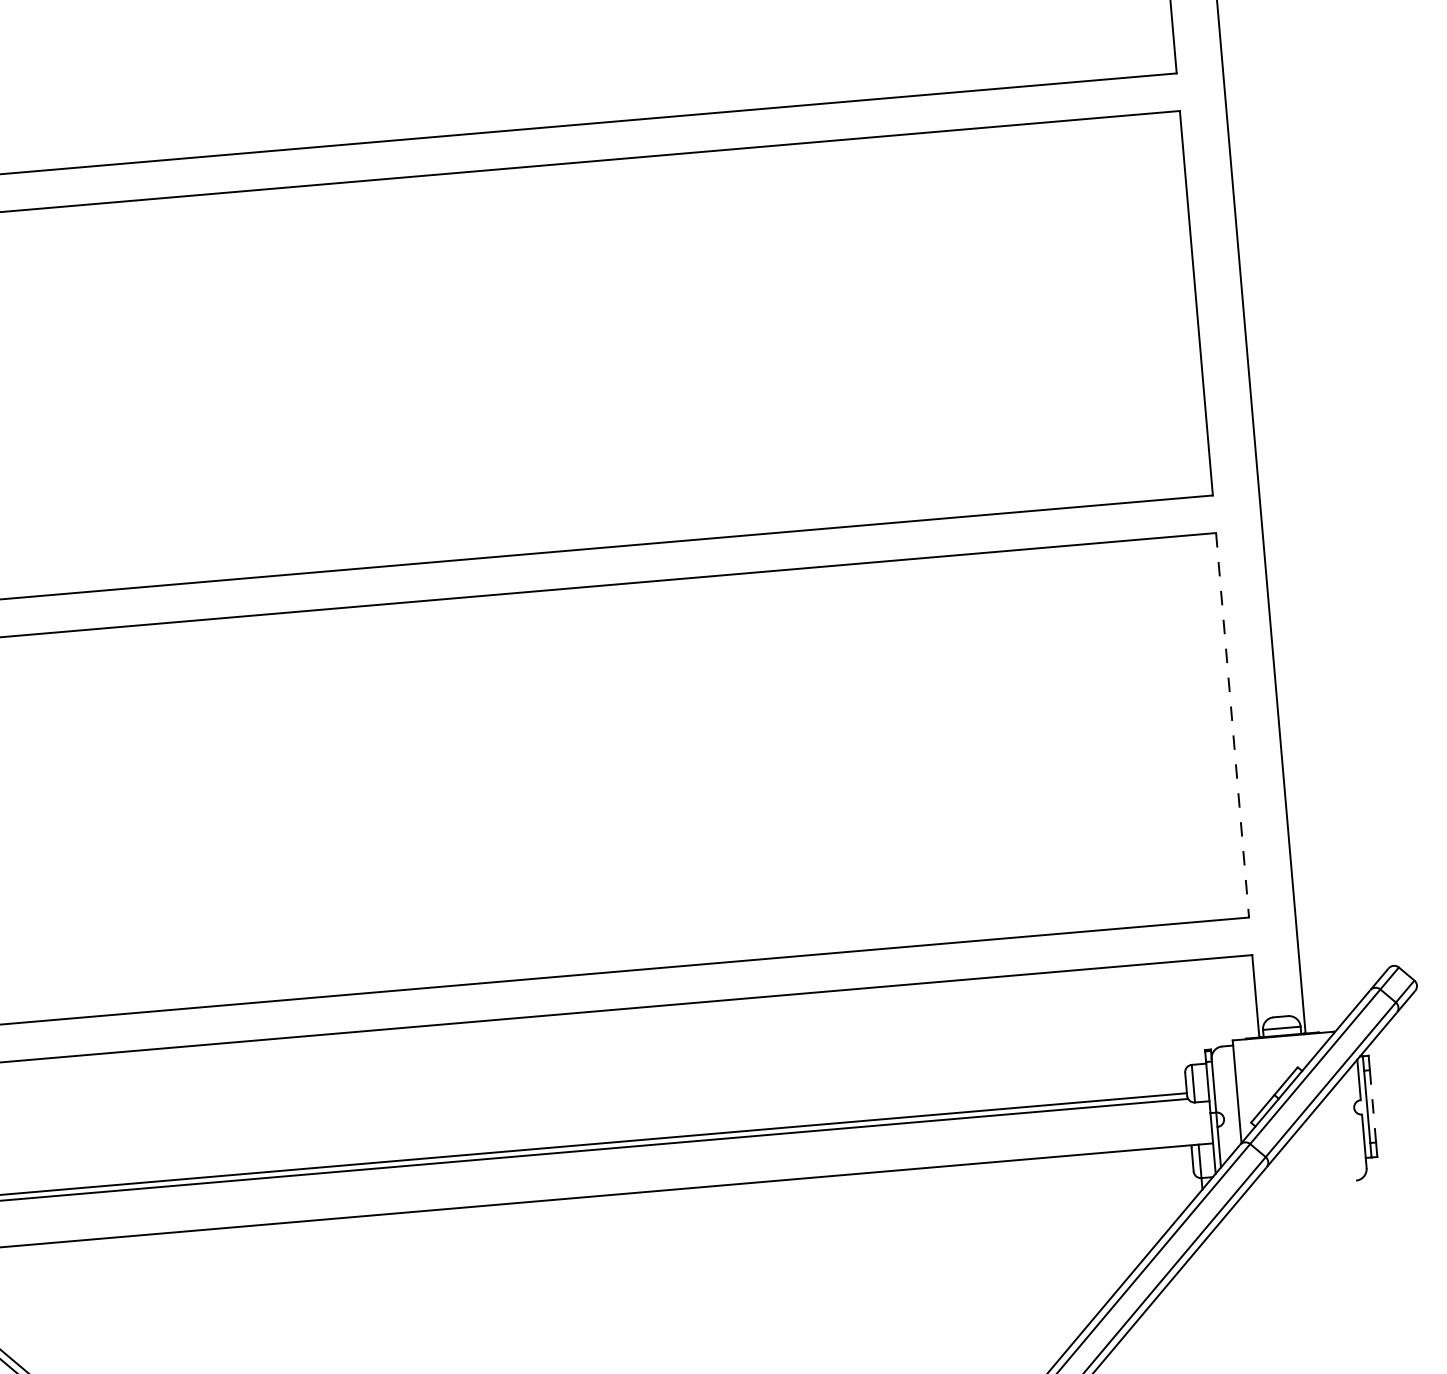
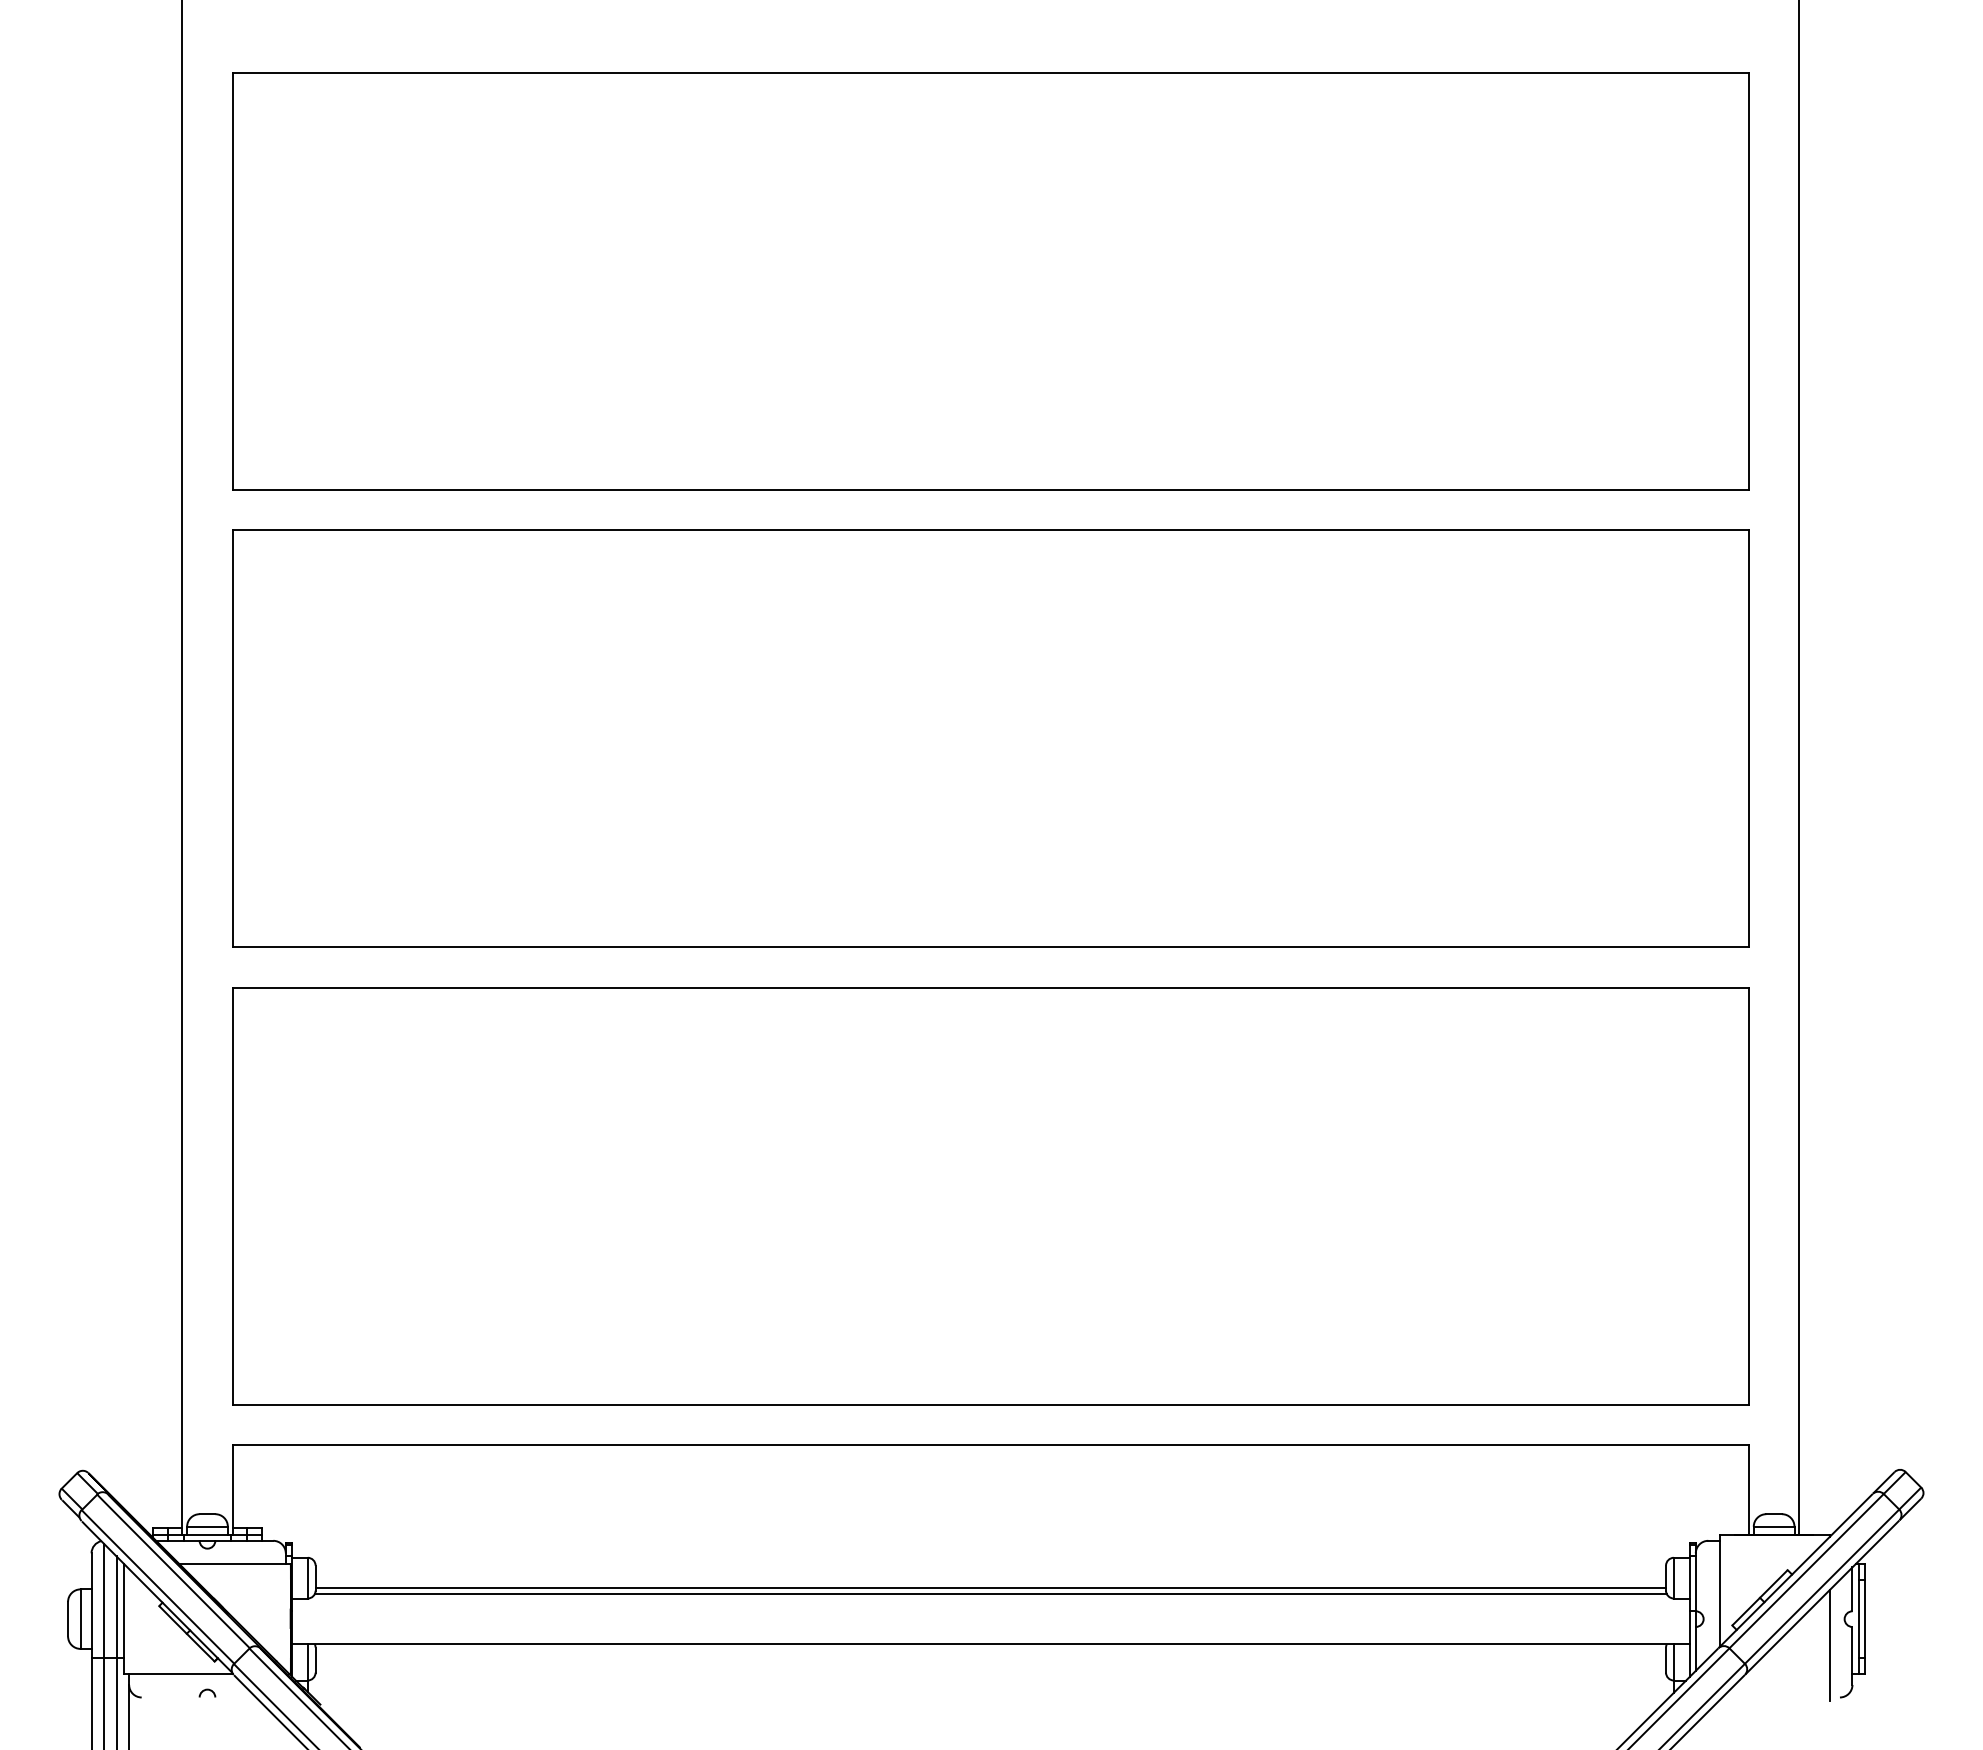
line: (1232, 725) -> (1749, 1196), dashed -> solid
line: (1373, 1105) -> (1865, 1618), dashed -> solid
line: (1342, 1133) -> (1829, 1645), added

